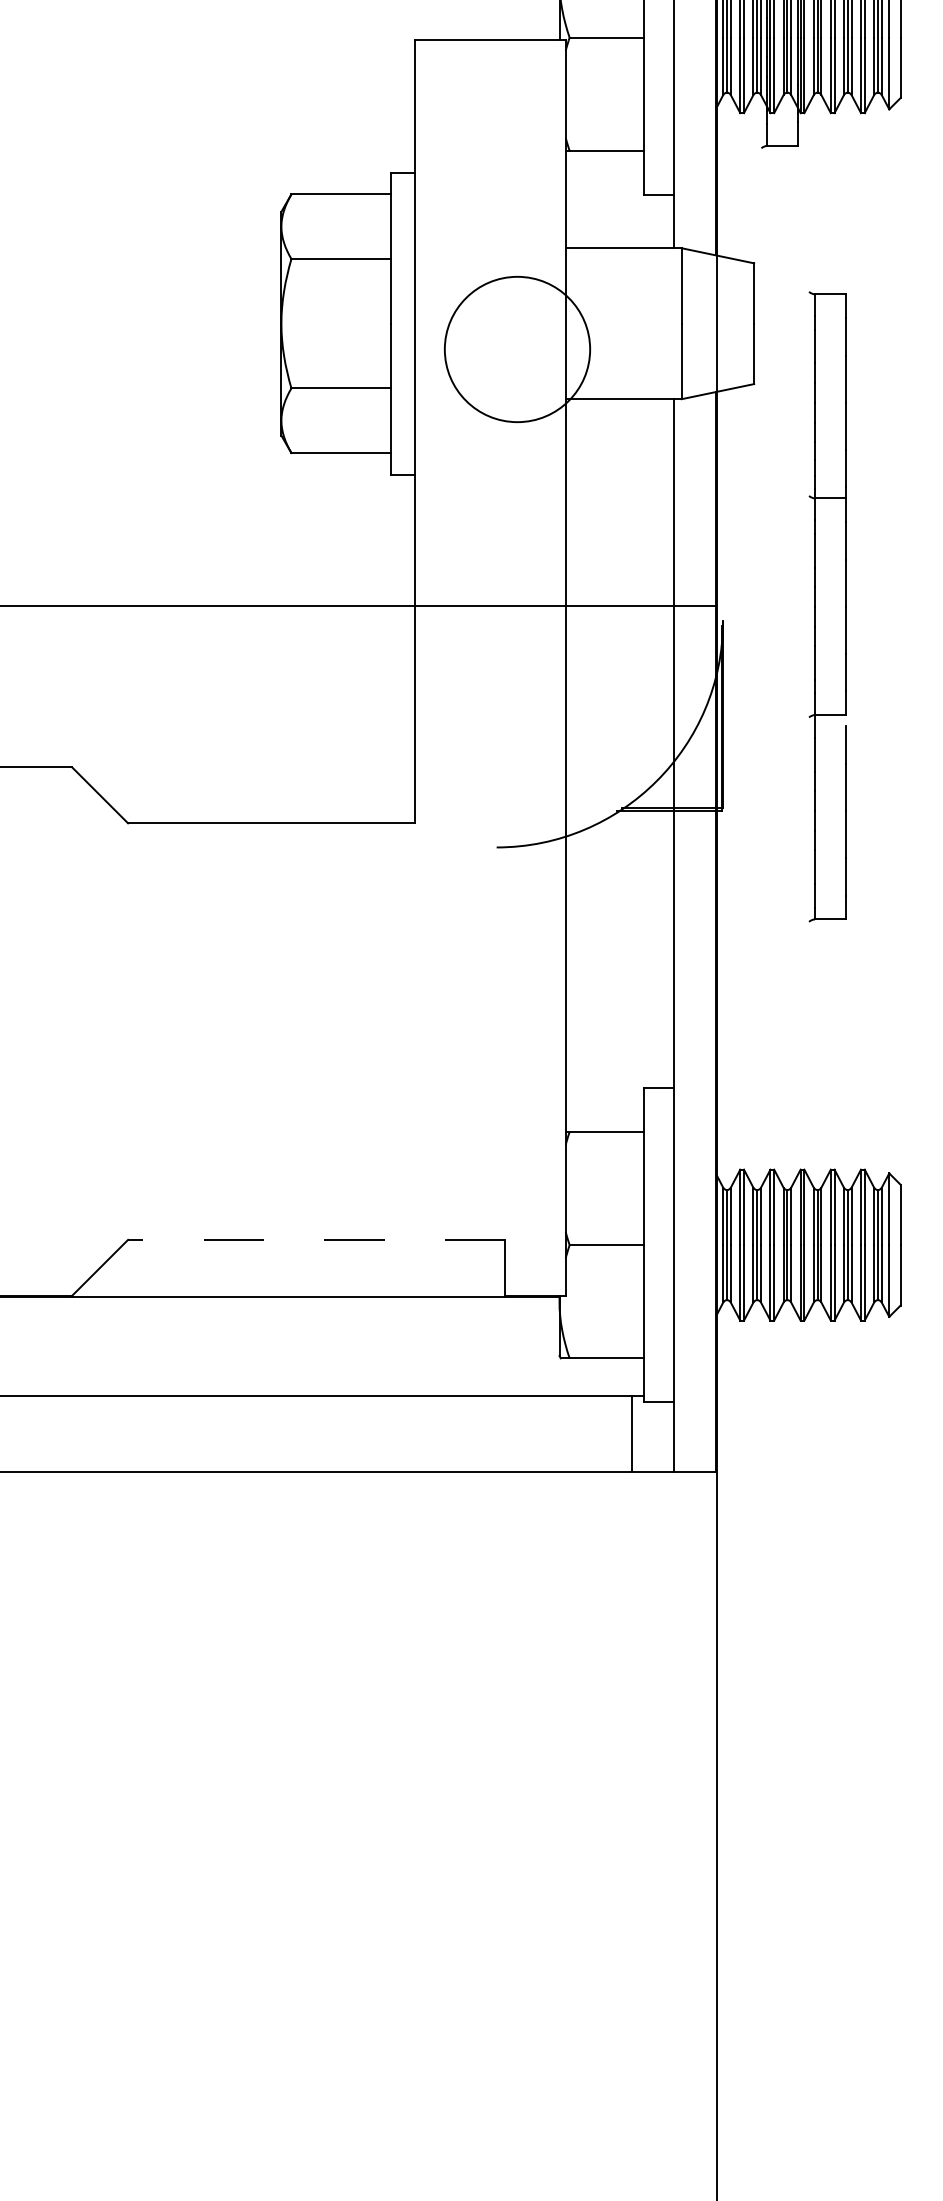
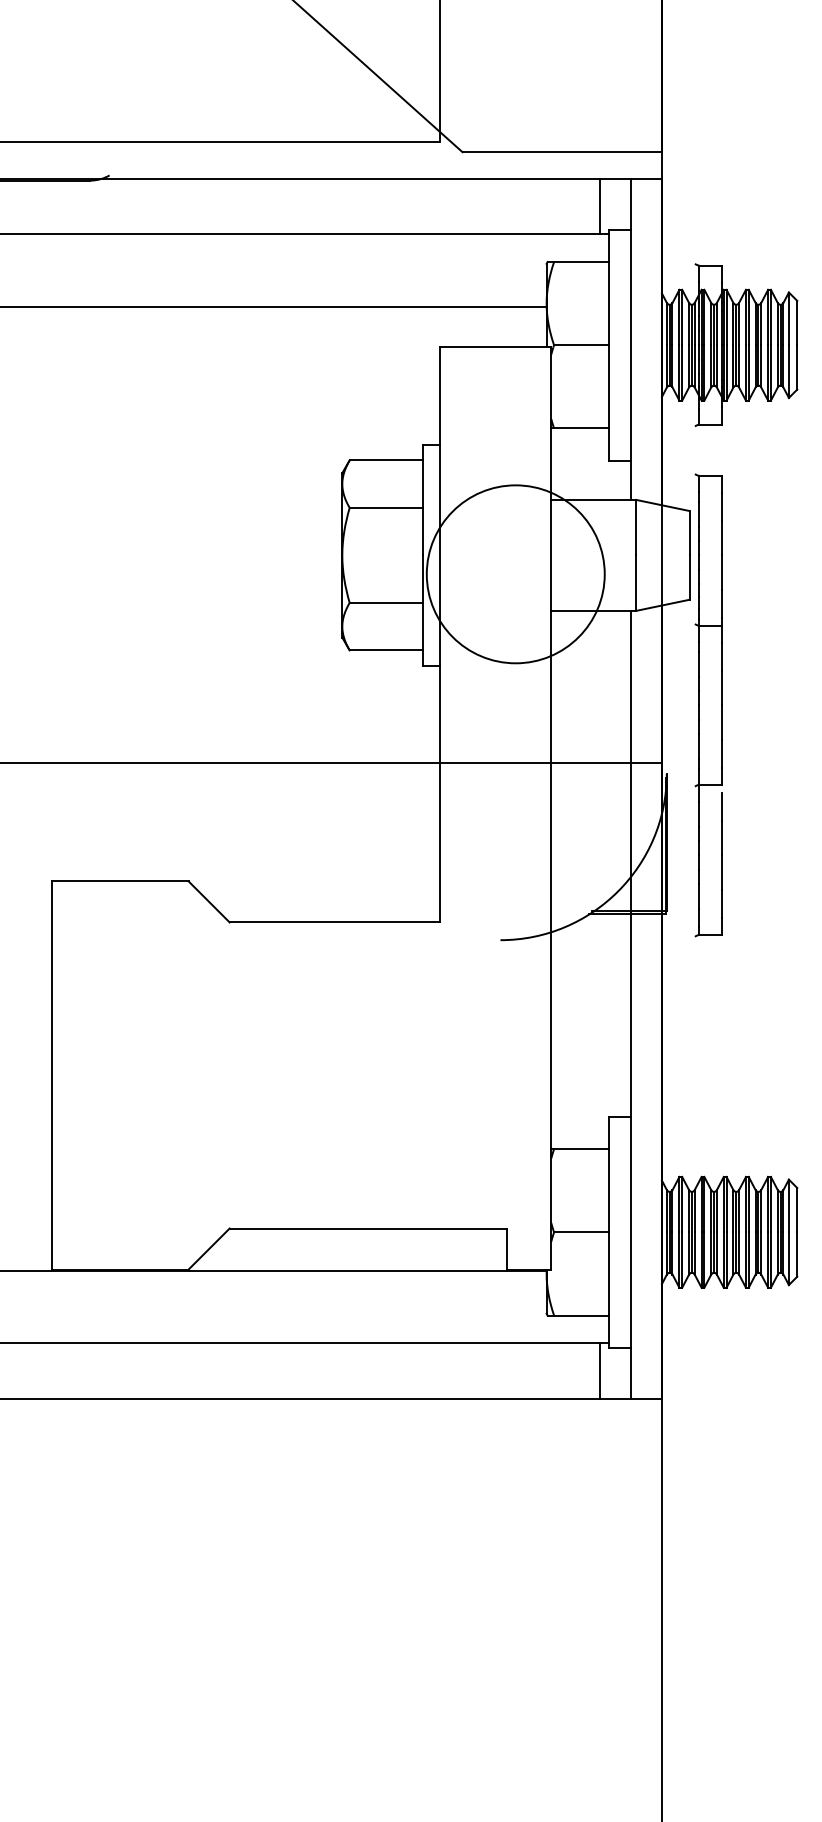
circle: (517, 349) -> (515, 574), size x1.67
part: (827, 606) -> (708, 705), moved
line: (317, 1239) -> (368, 1228), dashed -> solid

